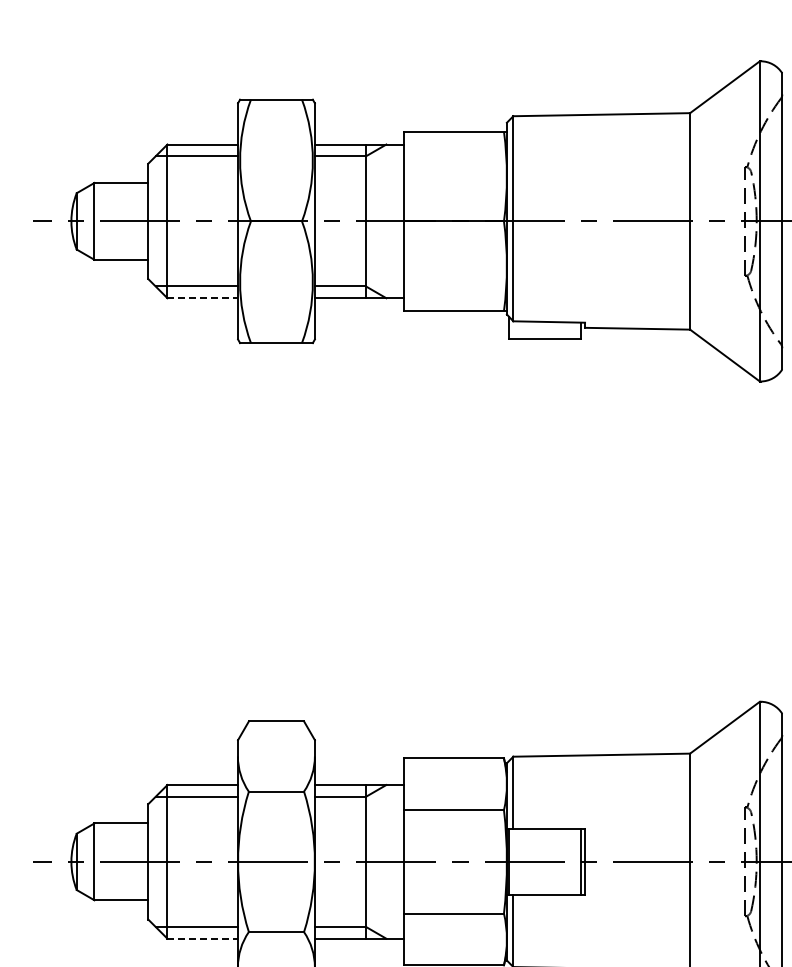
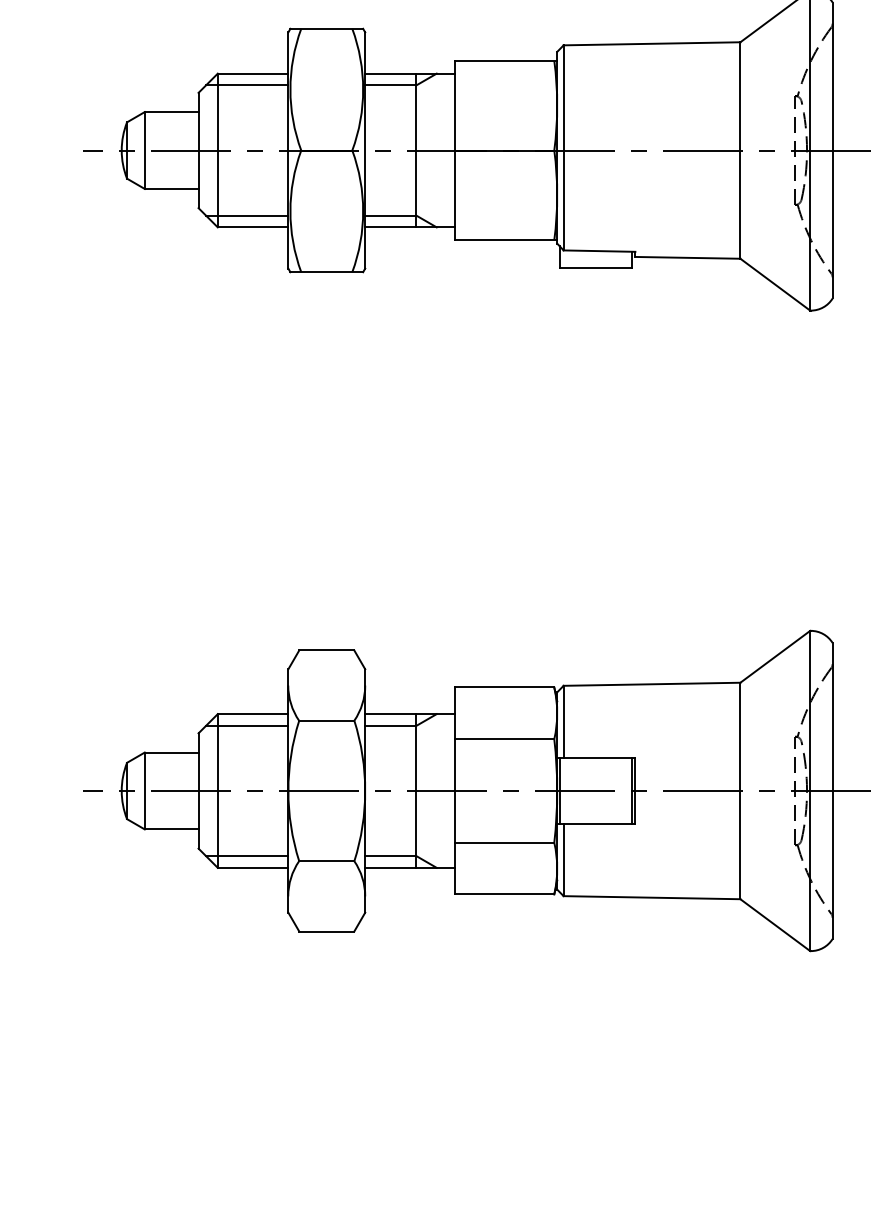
line: (203, 298) -> (253, 227), dashed -> solid
line: (203, 938) -> (253, 867), dashed -> solid

